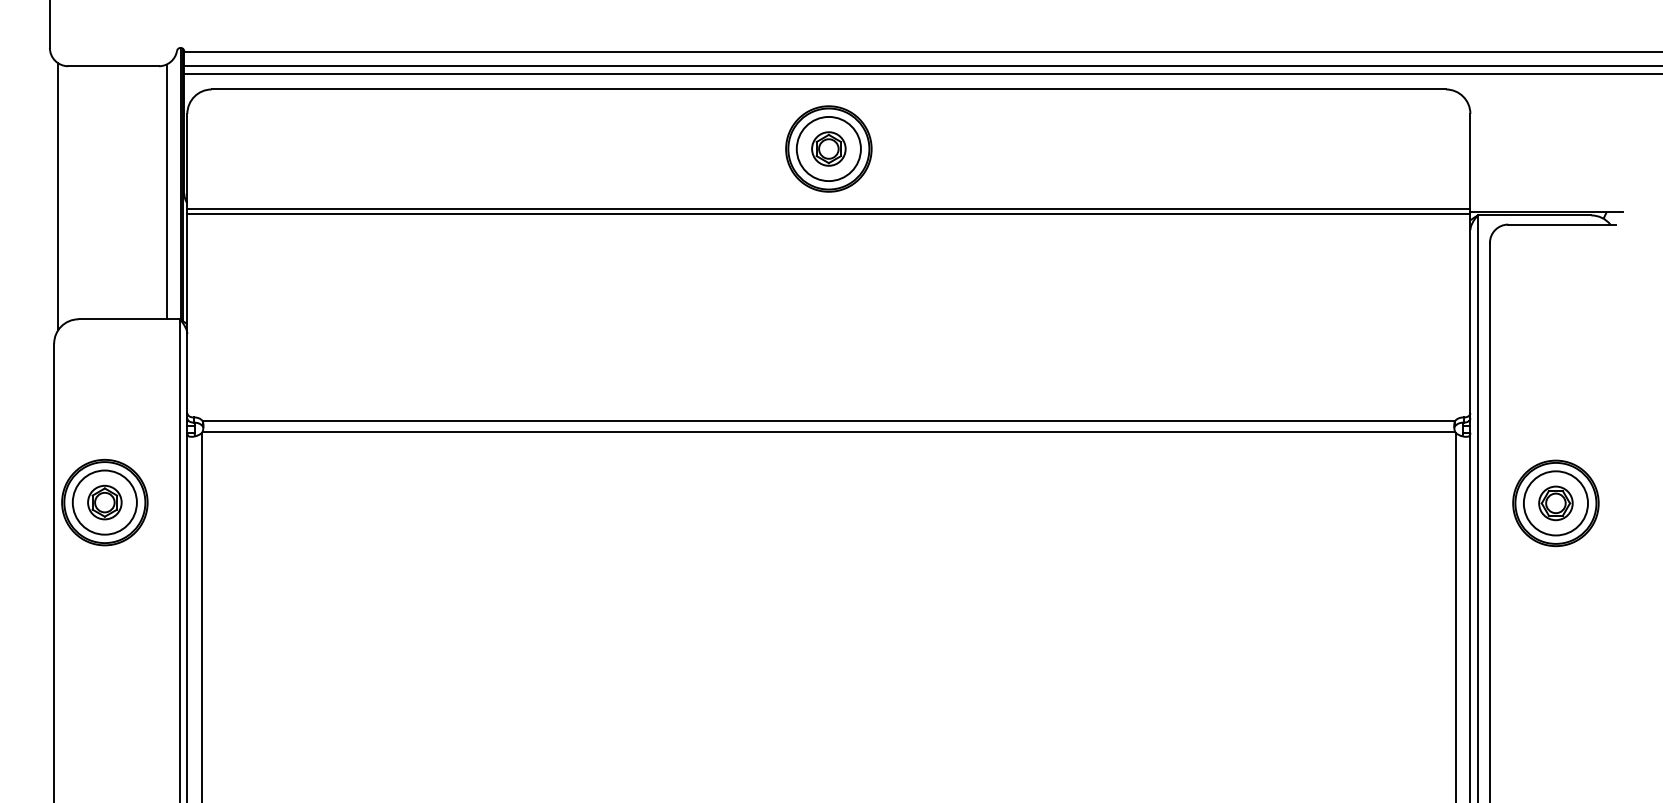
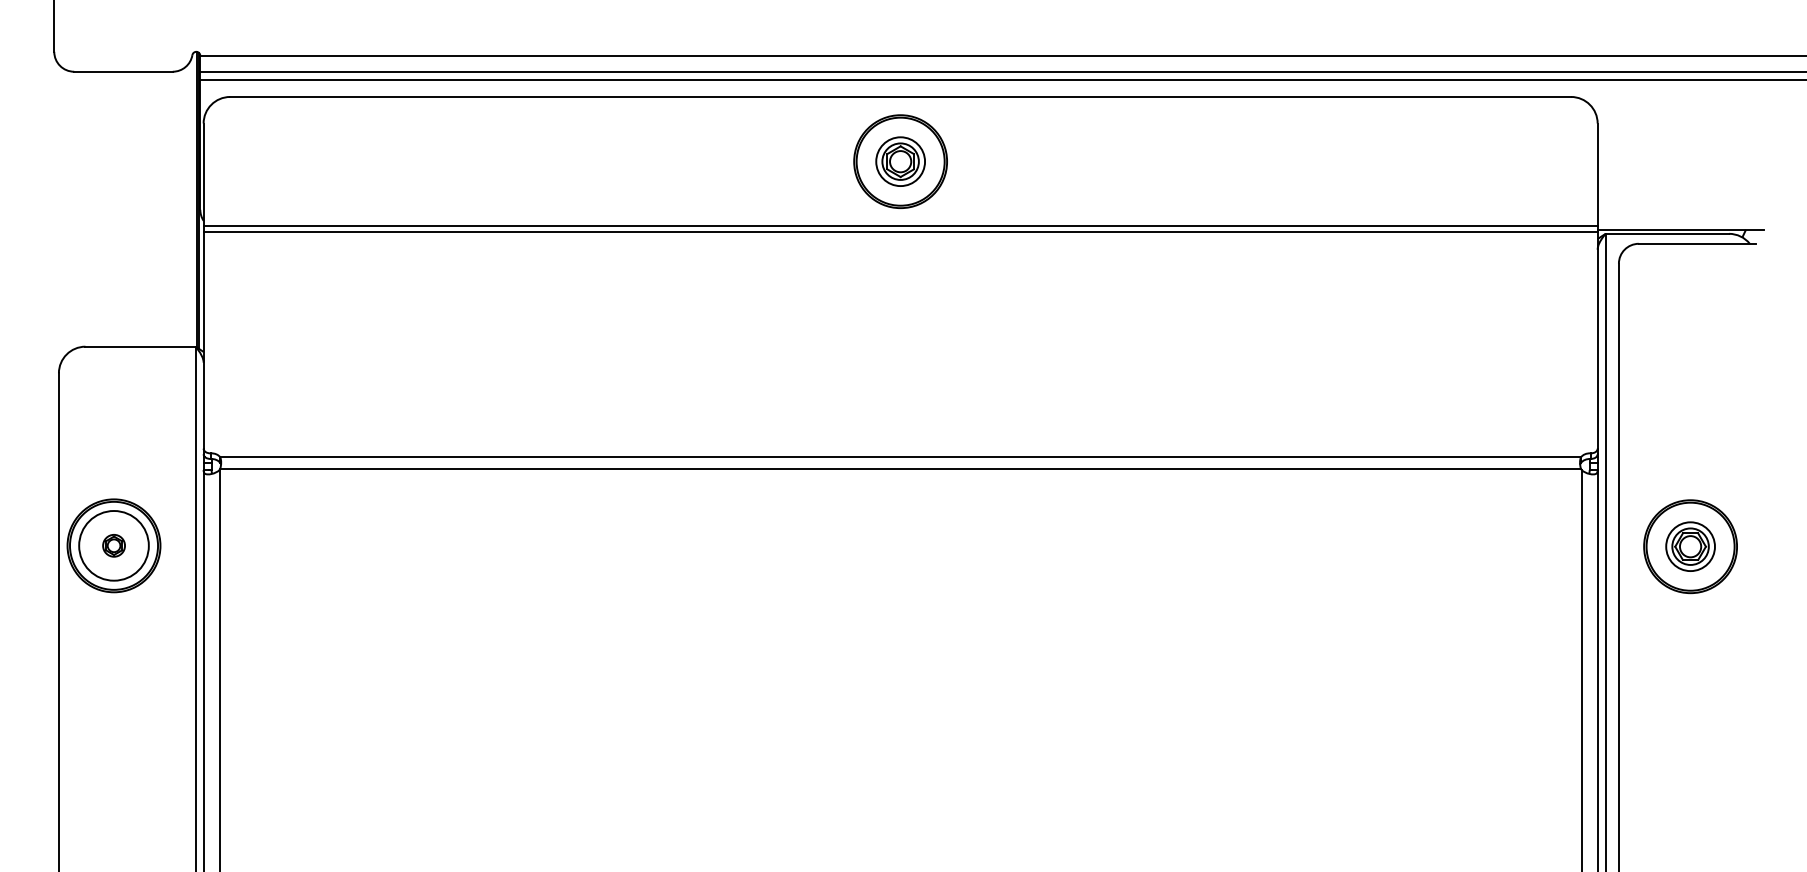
circle: (828, 148) -> (900, 161), size x0.7
line: (166, 191) -> (180, 207), removed
line: (58, 196) -> (63, 213), removed
part: (104, 502) -> (113, 545), size x0.6
circle: (1555, 503) -> (1690, 546), size x0.7

